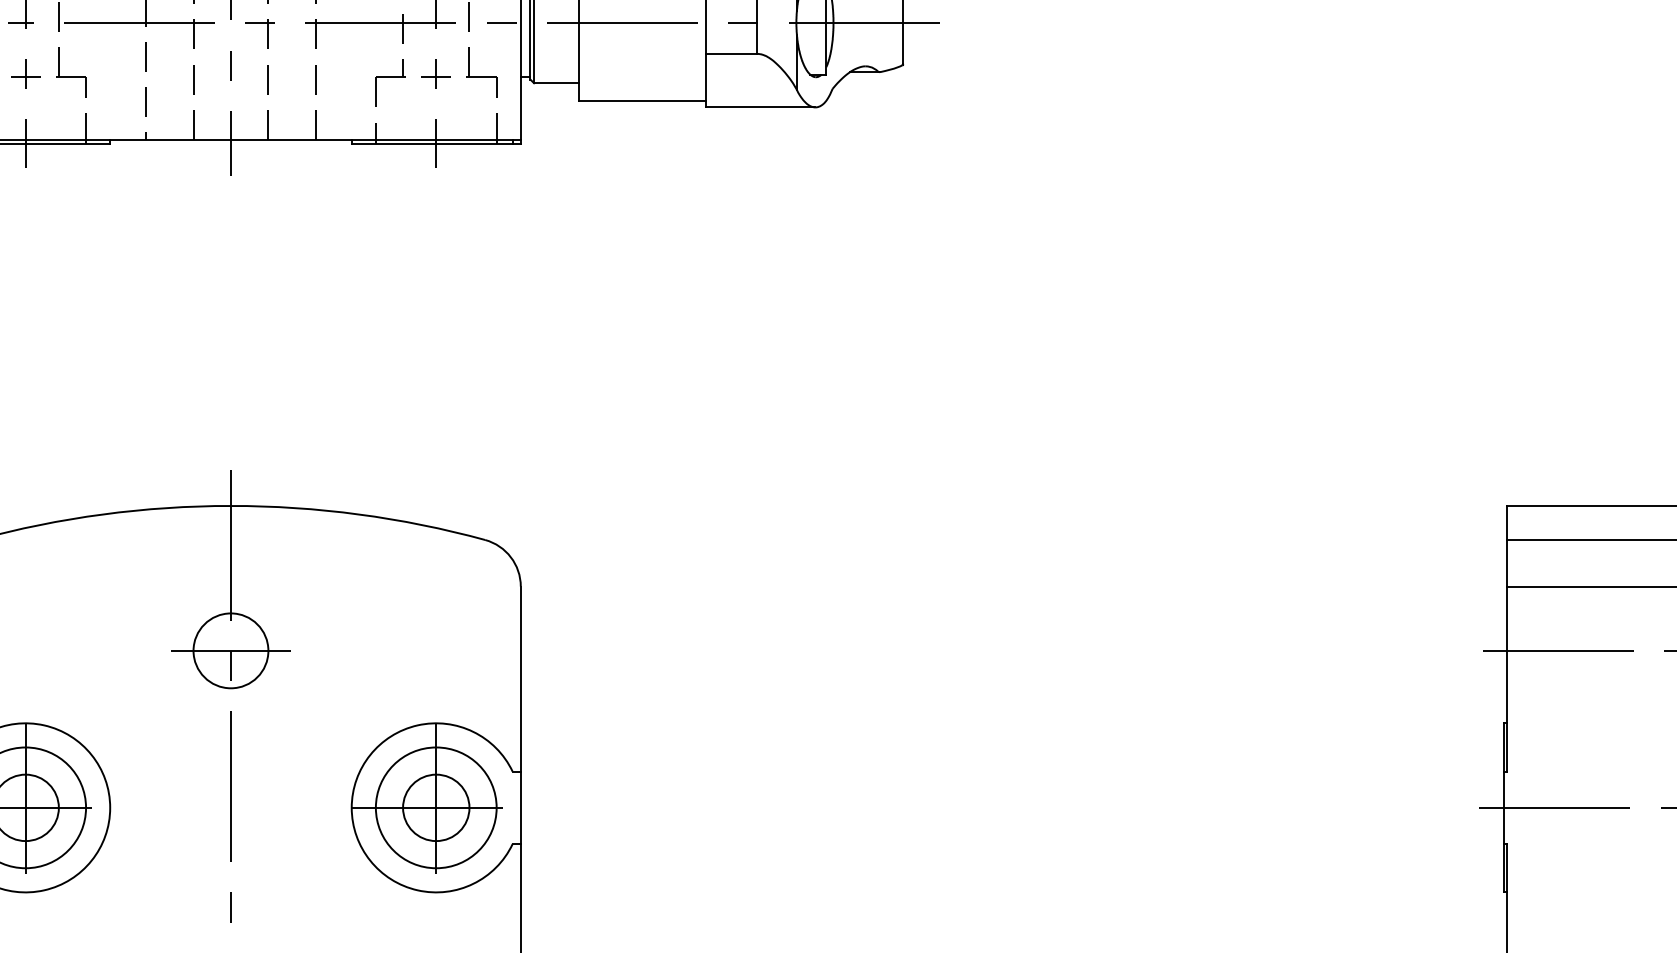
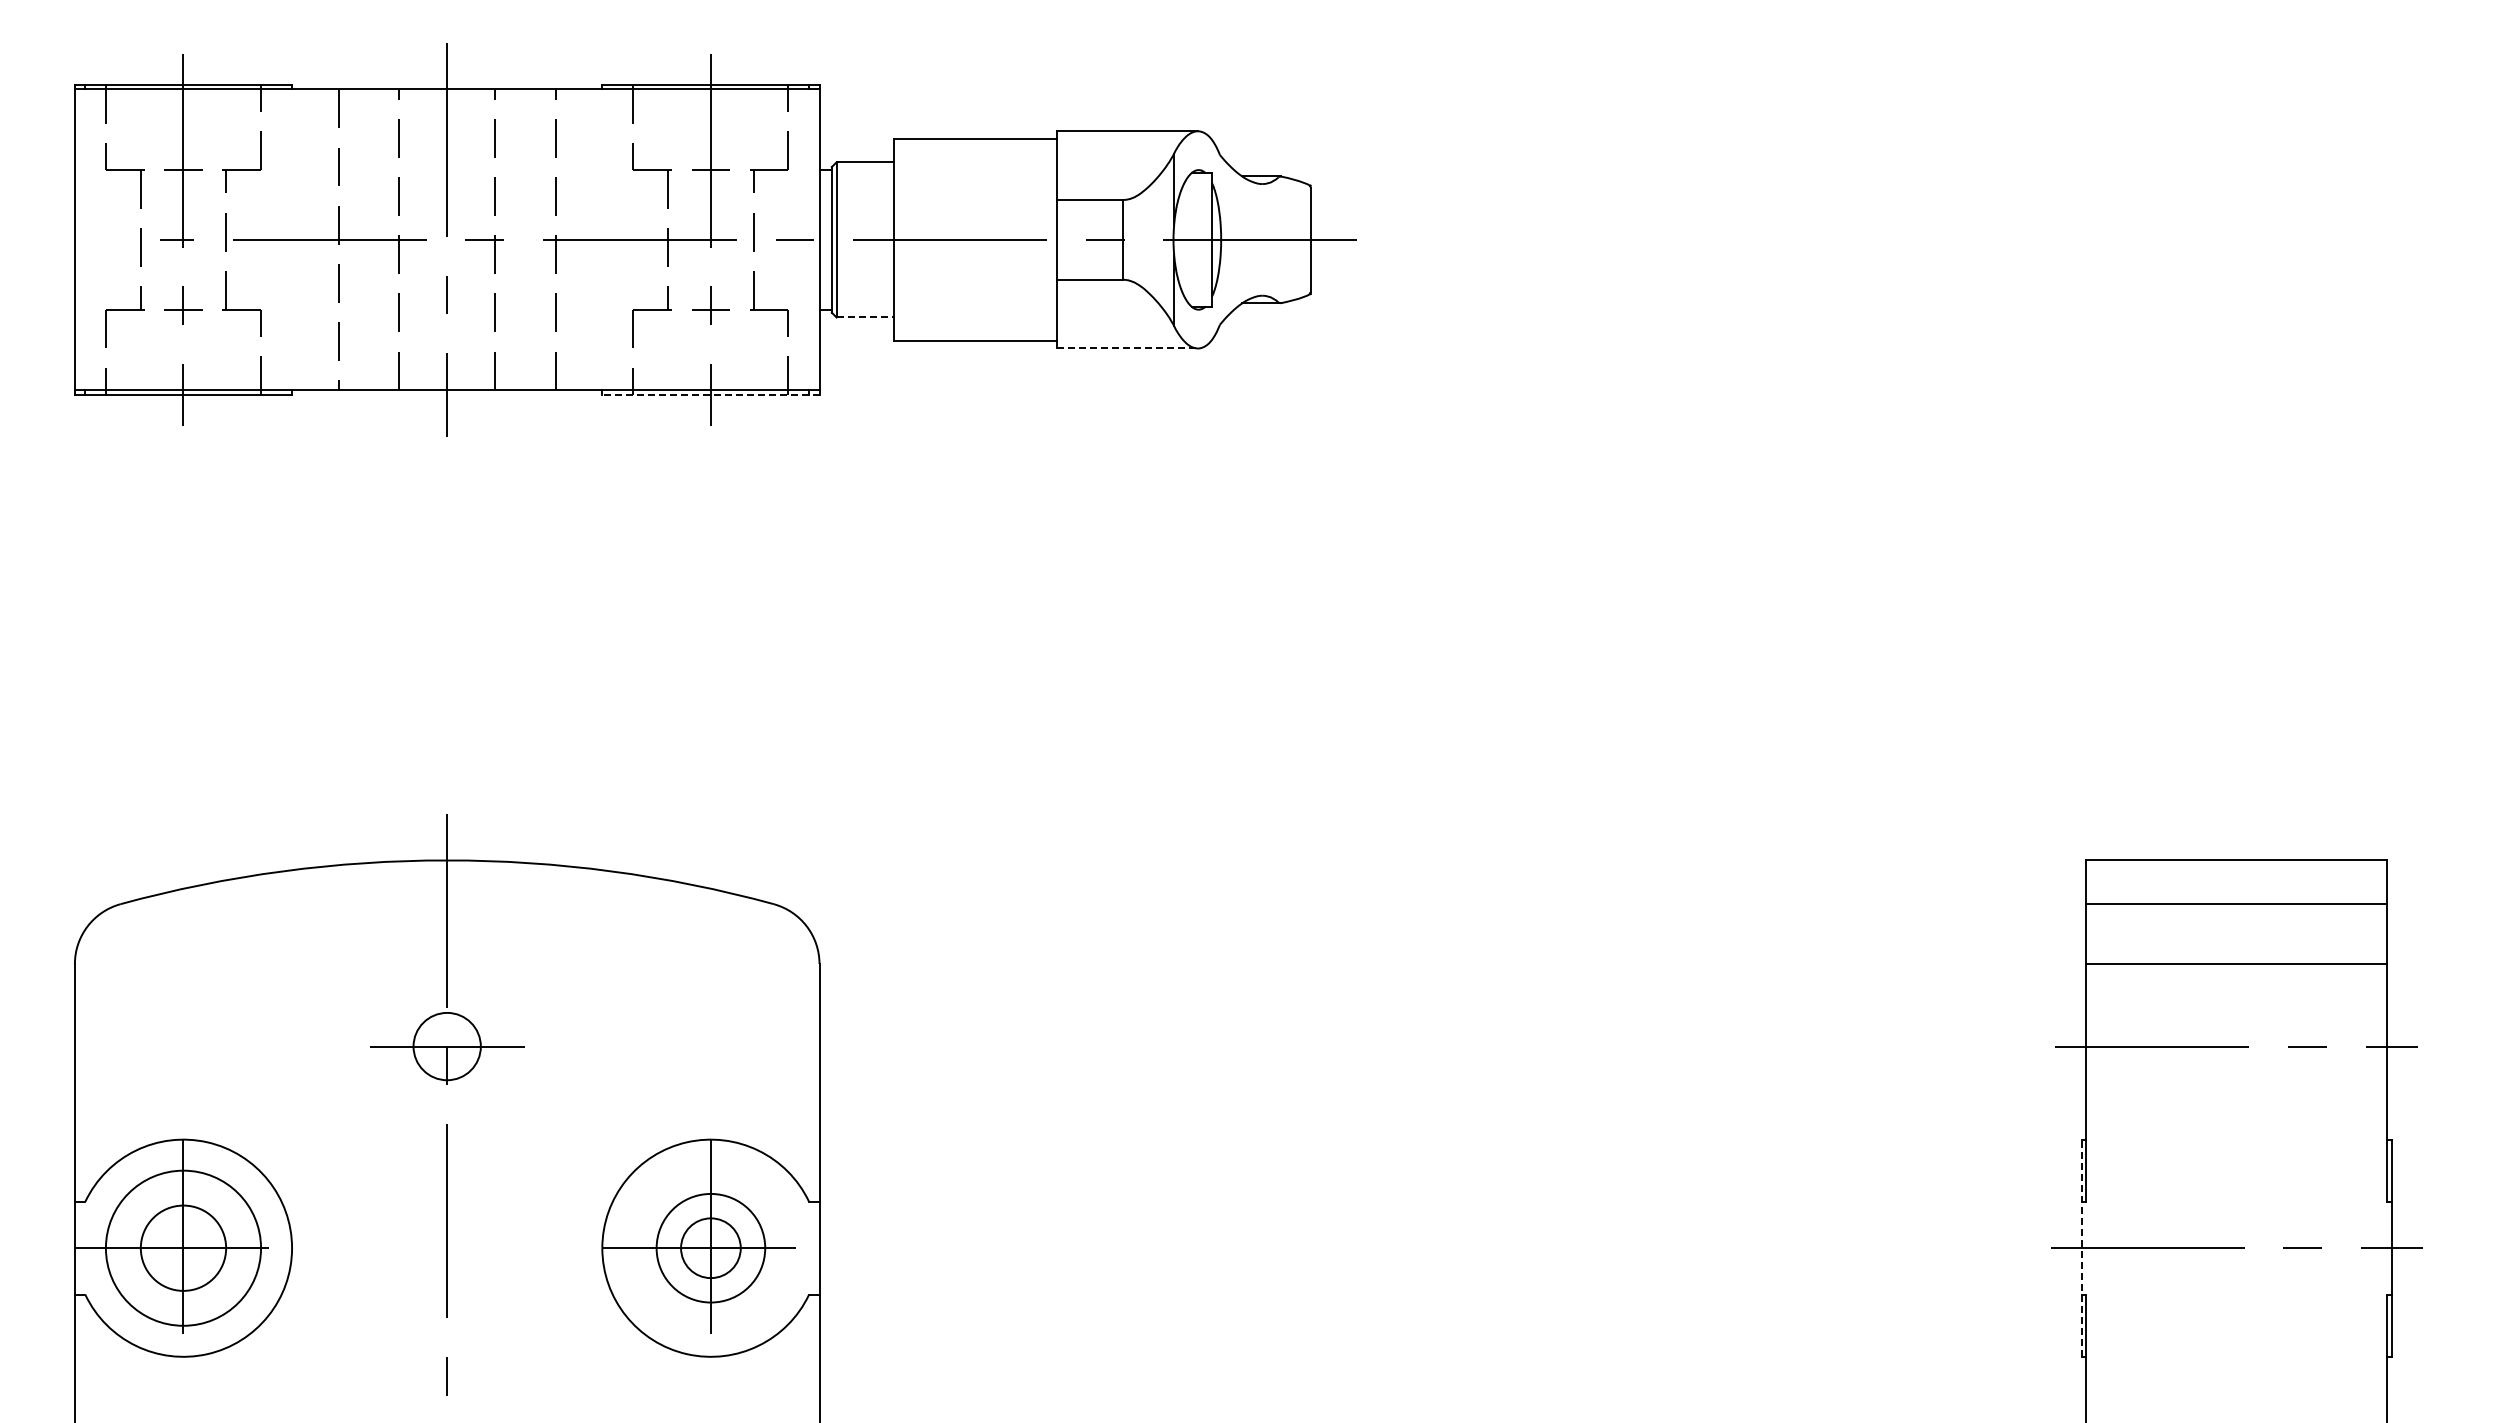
line: (556, 83) -> (865, 317), solid -> dashed
line: (760, 107) -> (1127, 348), solid -> dashed
line: (435, 144) -> (710, 395), solid -> dashed
circle: (231, 650) -> (447, 1046), size x0.7
circle: (435, 807) -> (710, 1247), size x0.7
circle: (435, 807) -> (710, 1247), size x0.7
line: (1503, 808) -> (2081, 1248), solid -> dashed

